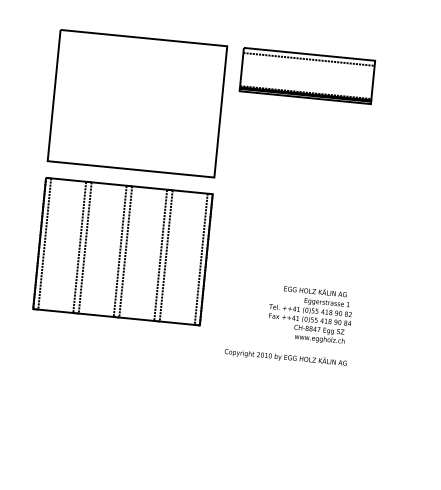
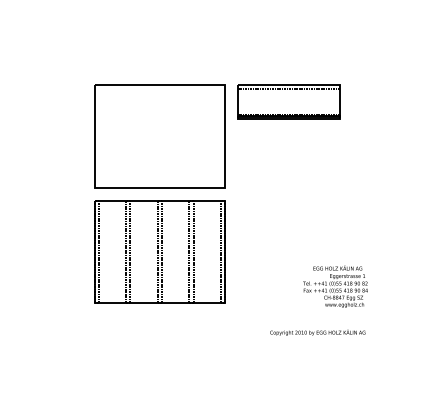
text: (310, 314) -> (335, 286), moved
text: (285, 357) -> (317, 332), moved

